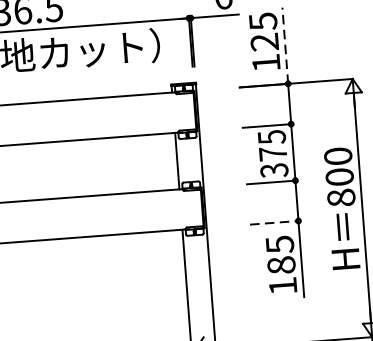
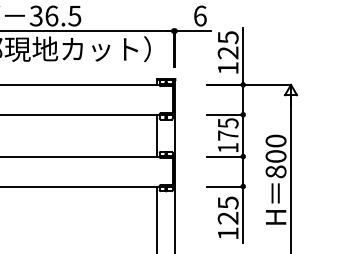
line: (285, 45) -> (243, 56), dashed -> solid
text: (273, 171) -> (227, 148), 375 -> 175
line: (274, 222) -> (225, 186), dashed -> solid
text: (280, 264) -> (227, 217), 185 -> 125

